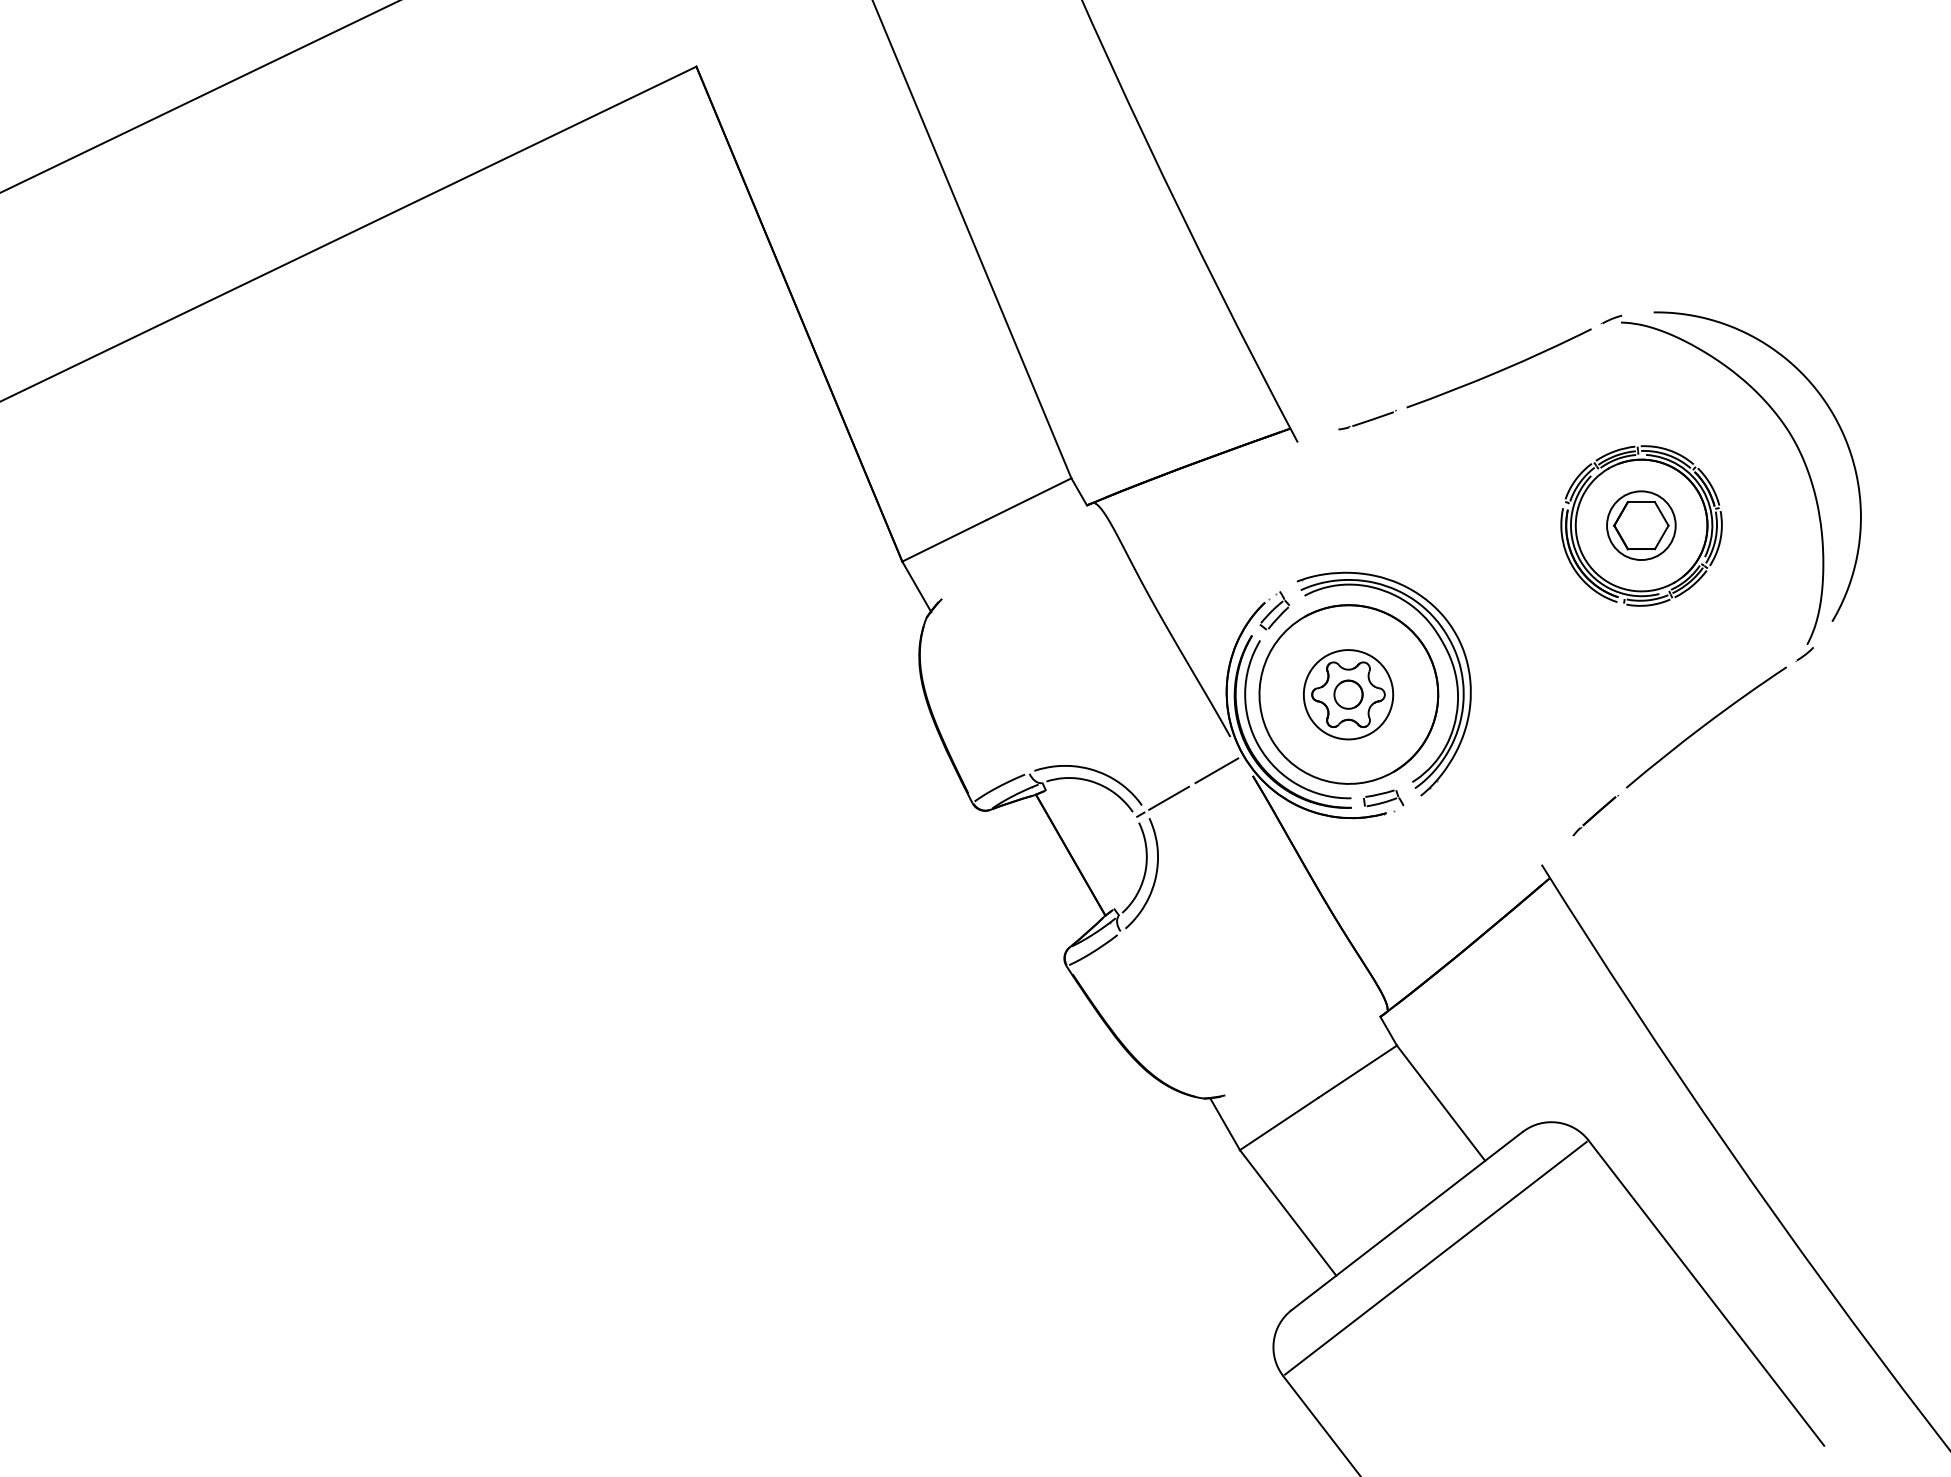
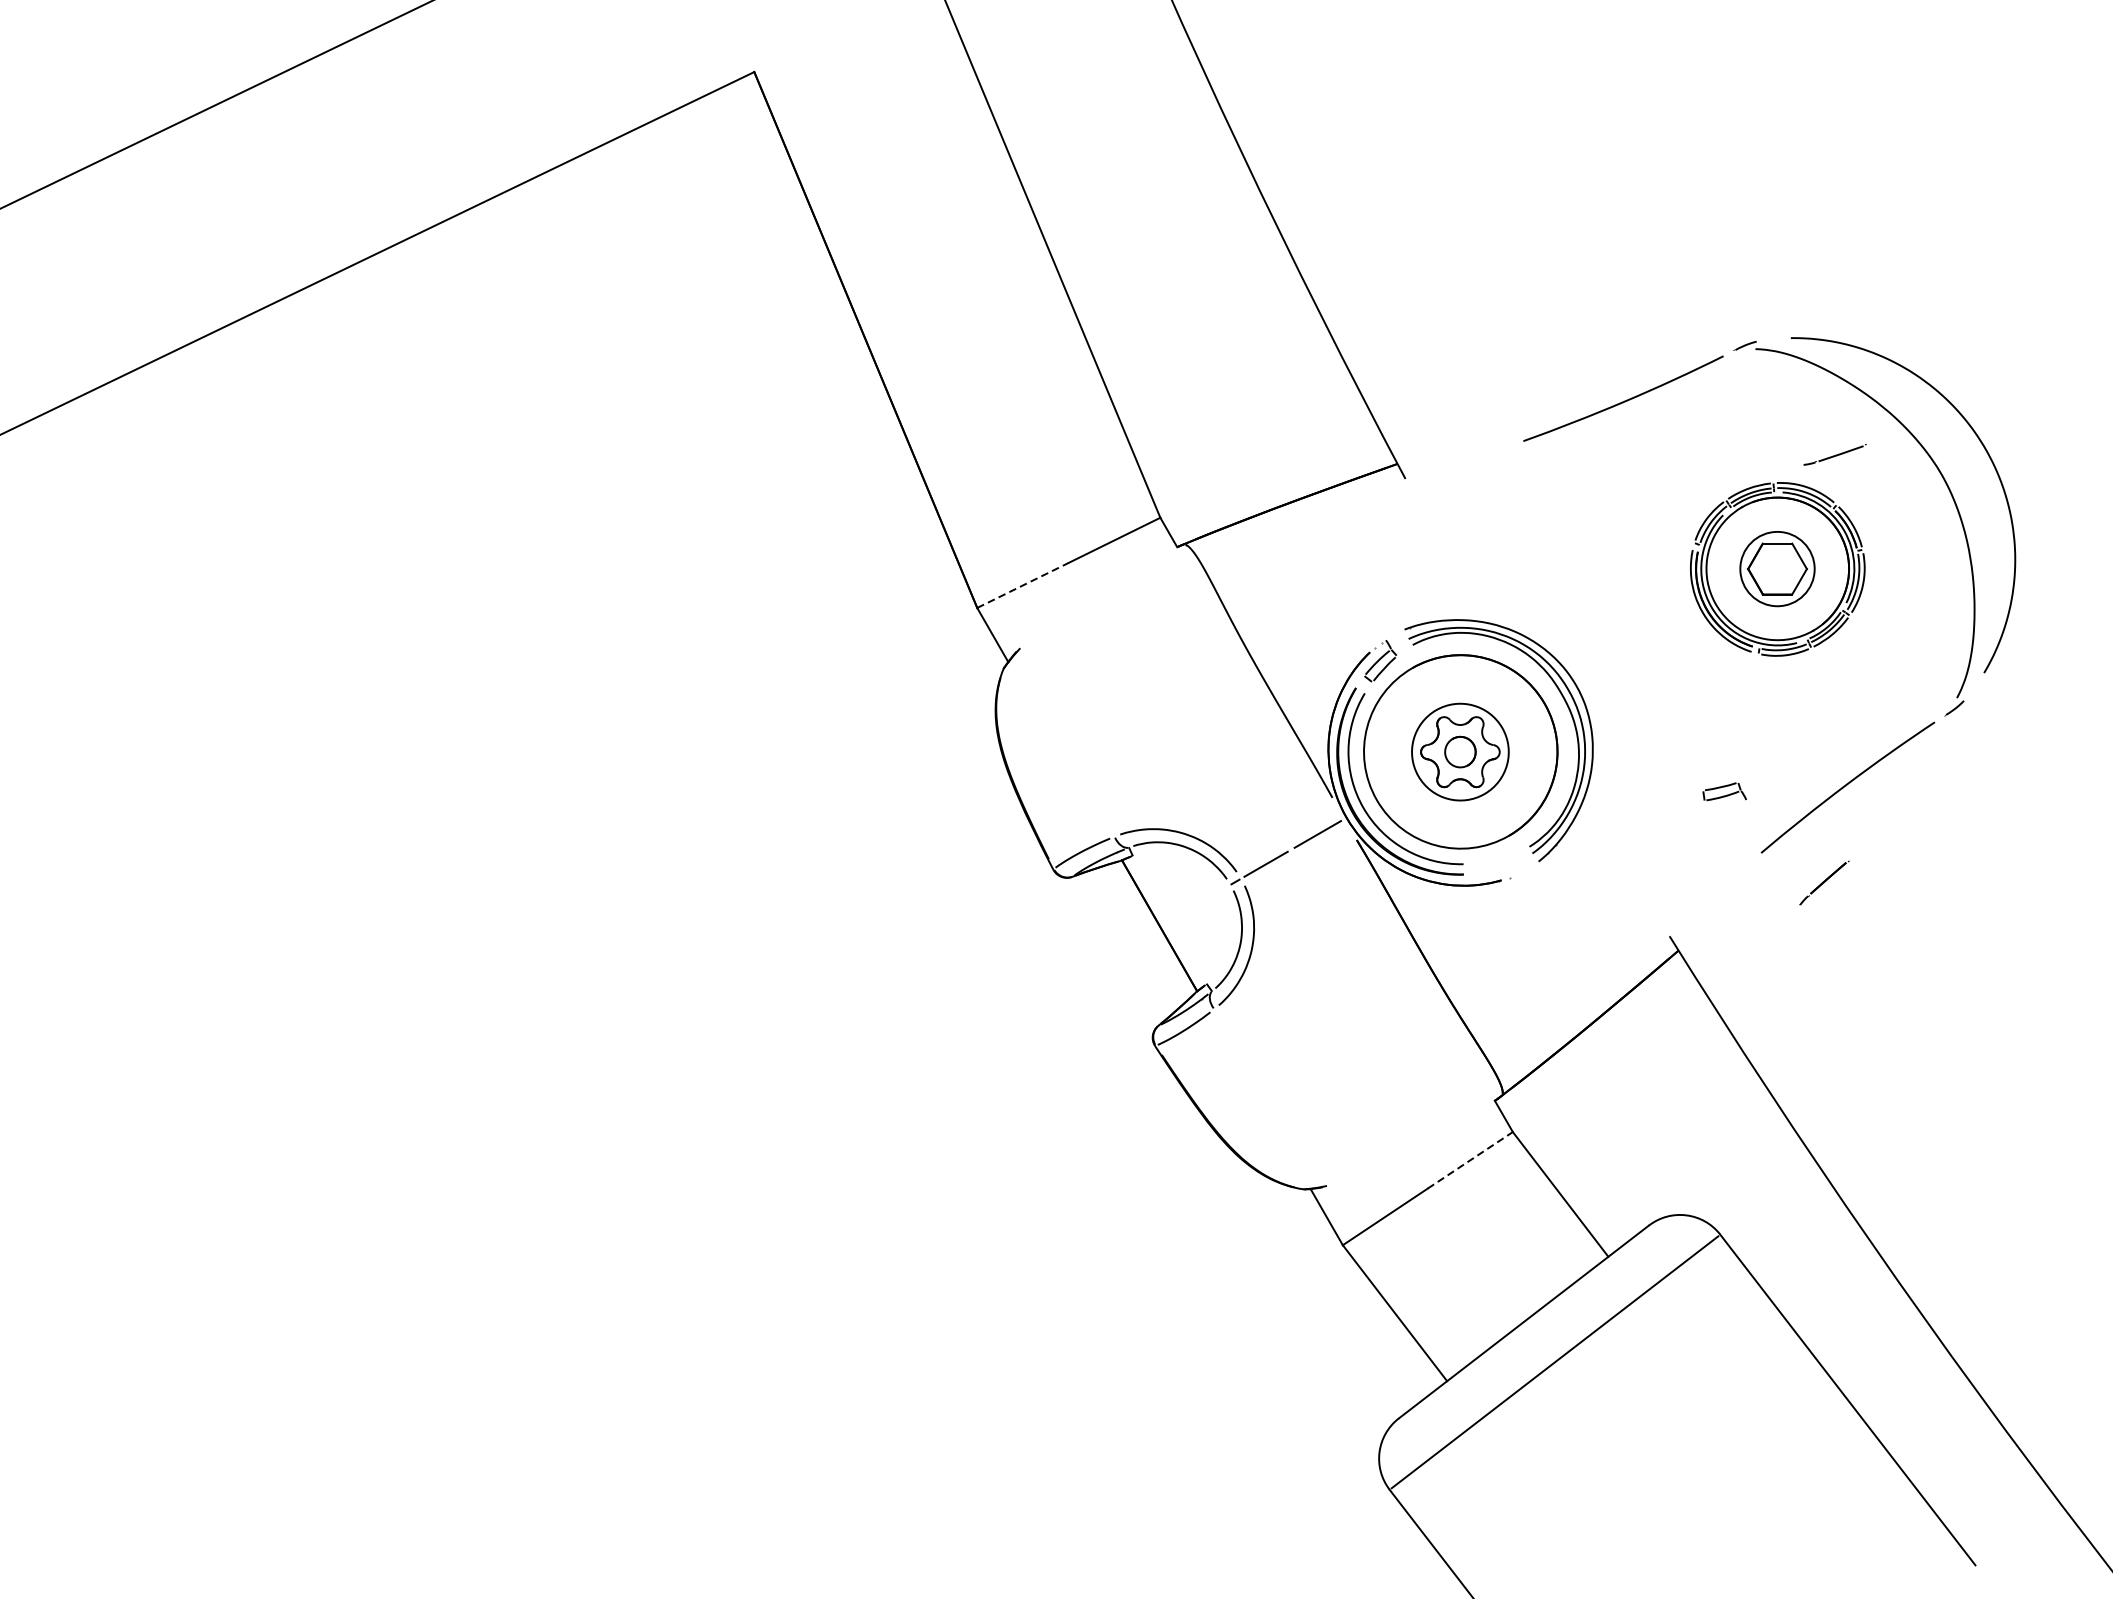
part: (1367, 420) -> (1835, 455), moved
line: (945, 540) -> (1024, 585), solid -> dashed
part: (1383, 798) -> (1724, 791), moved
line: (1595, 815) -> (1824, 882), moved
line: (1358, 1071) -> (1471, 1160), solid -> dashed

